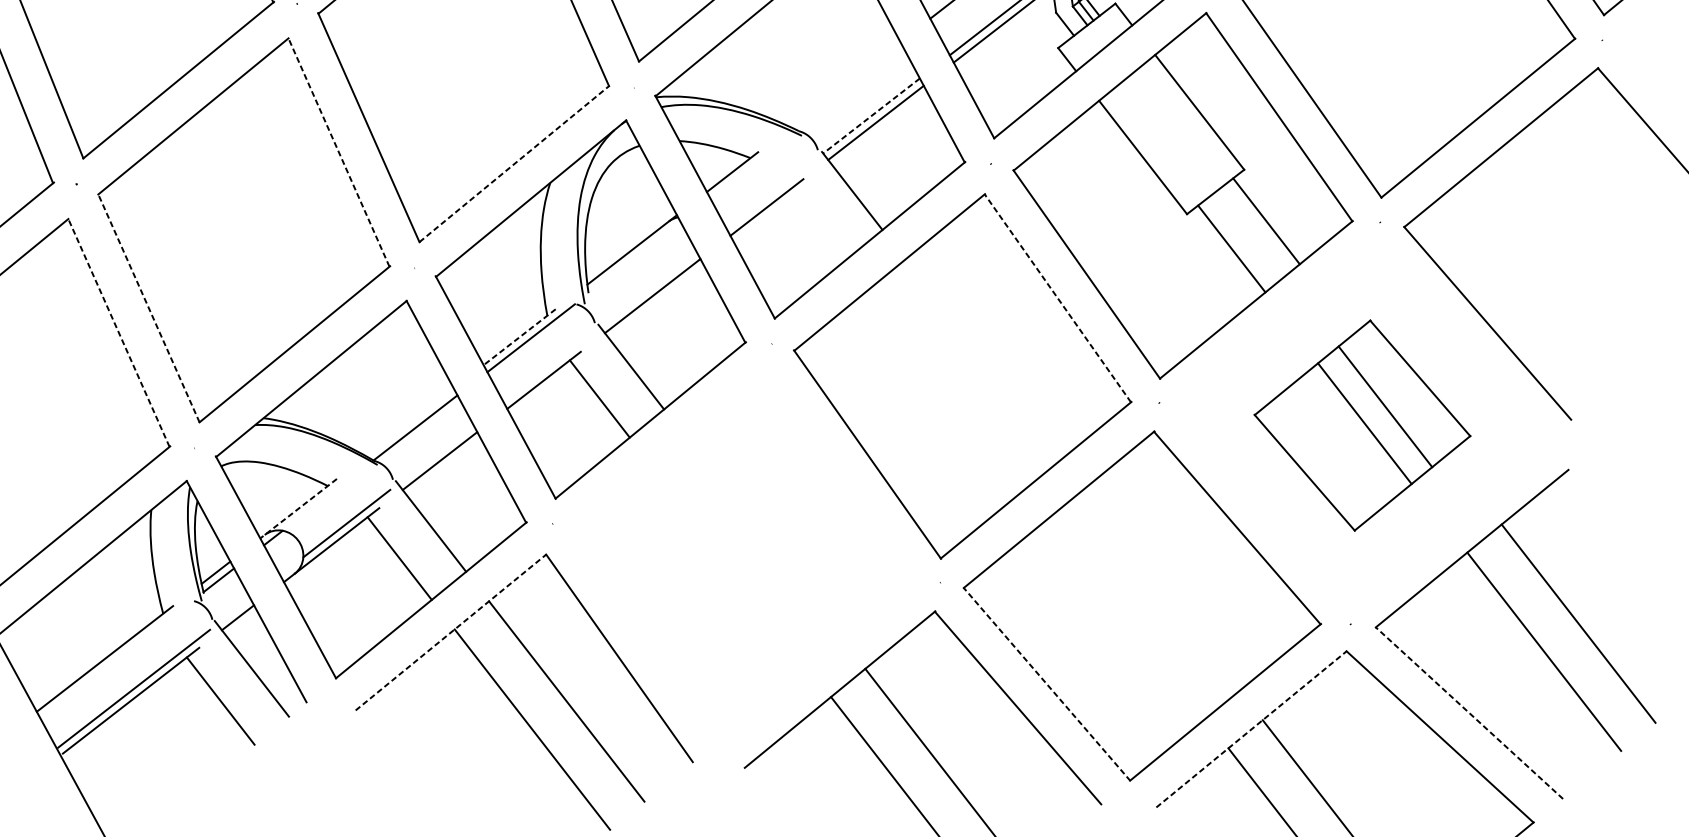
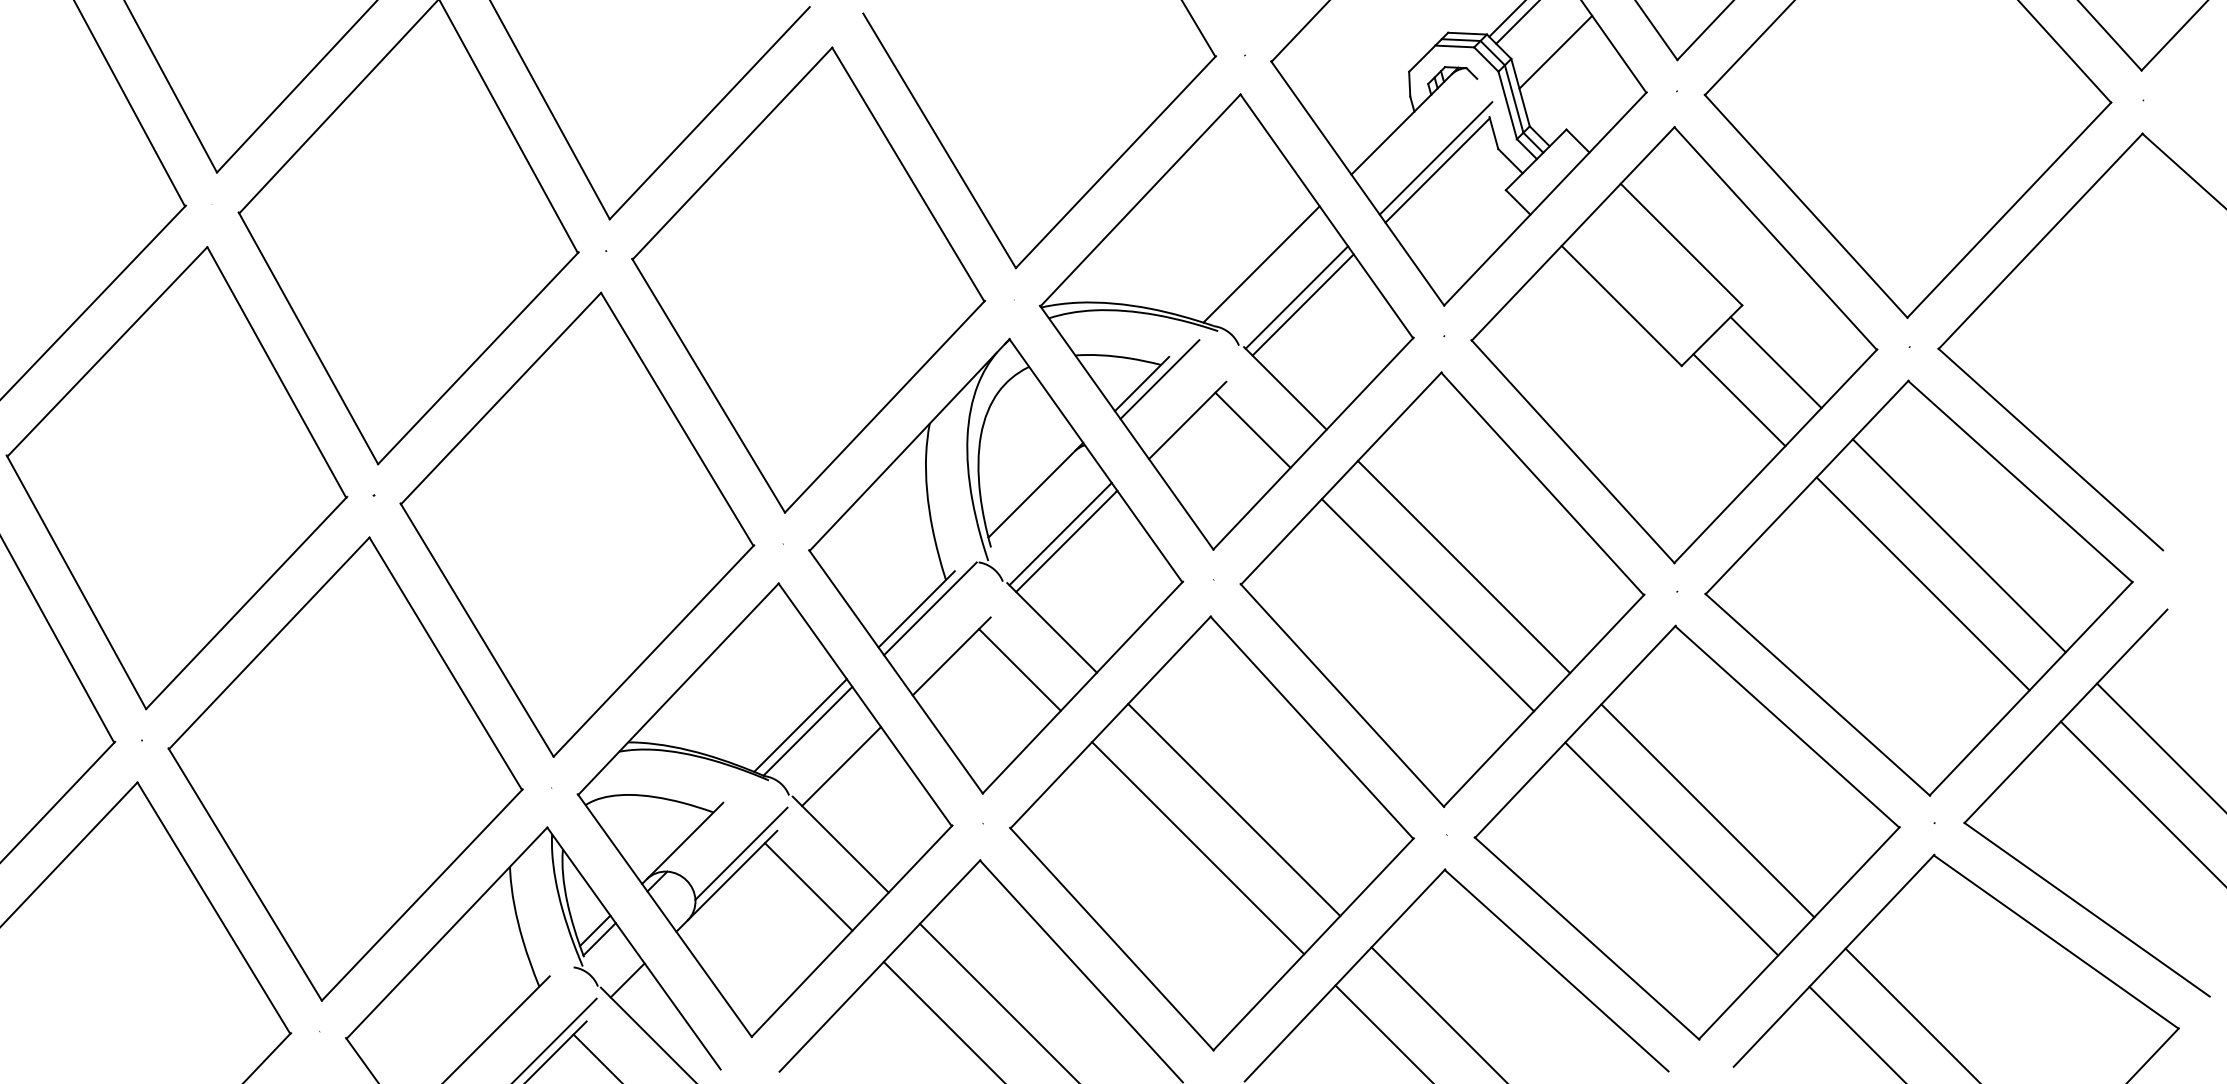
line: (845, 84) -> (1261, 264), added
line: (871, 115) -> (1296, 297), dashed -> solid
line: (339, 152) -> (677, 419), dashed -> solid
line: (514, 163) -> (885, 406), dashed -> solid
line: (747, 170) -> (1159, 379), added
line: (820, 221) -> (1252, 429), added
line: (648, 288) -> (1060, 533), added
line: (1057, 297) -> (1542, 483), dashed -> solid
line: (148, 307) -> (476, 629), dashed -> solid
line: (118, 332) -> (445, 663), dashed -> solid
line: (519, 337) -> (916, 609), dashed -> solid
line: (982, 359) -> (1463, 566), added
line: (948, 388) -> (1427, 605), added
line: (409, 422) -> (800, 725), added
part: (1362, 425) -> (1918, 587), size x1.67
line: (298, 508) -> (682, 843), dashed -> solid
part: (743, 556) -> (1211, 833), added
line: (1161, 589) -> (1707, 810), added
line: (1127, 617) -> (1671, 848), added
line: (450, 632) -> (879, 966), dashed -> solid
line: (1046, 684) -> (1586, 938), dashed -> solid
line: (1468, 712) -> (2086, 909), dashed -> solid
line: (1252, 728) -> (1834, 960), dashed -> solid

